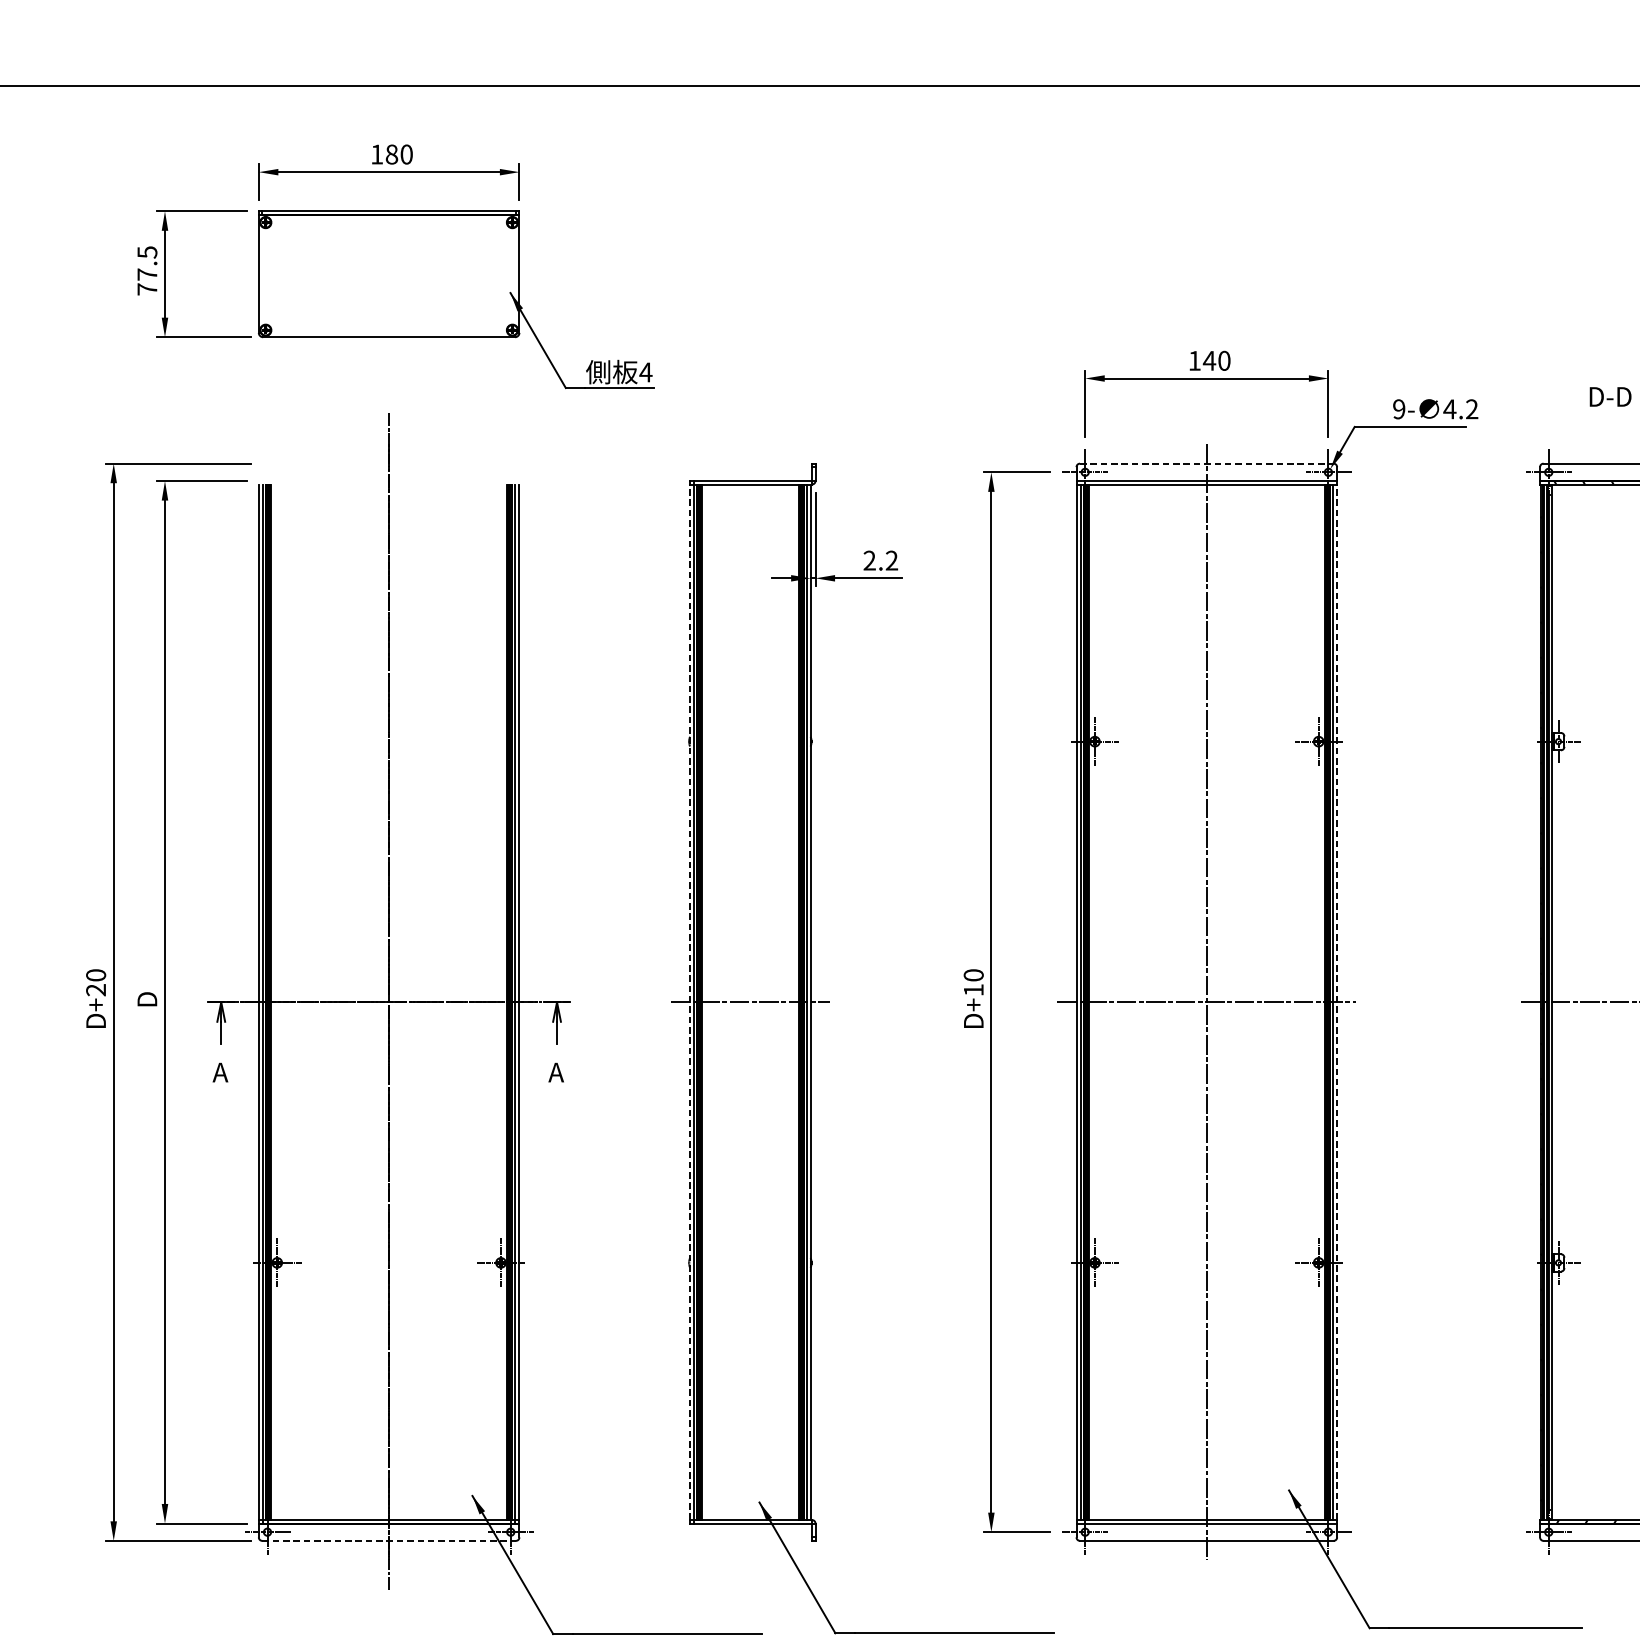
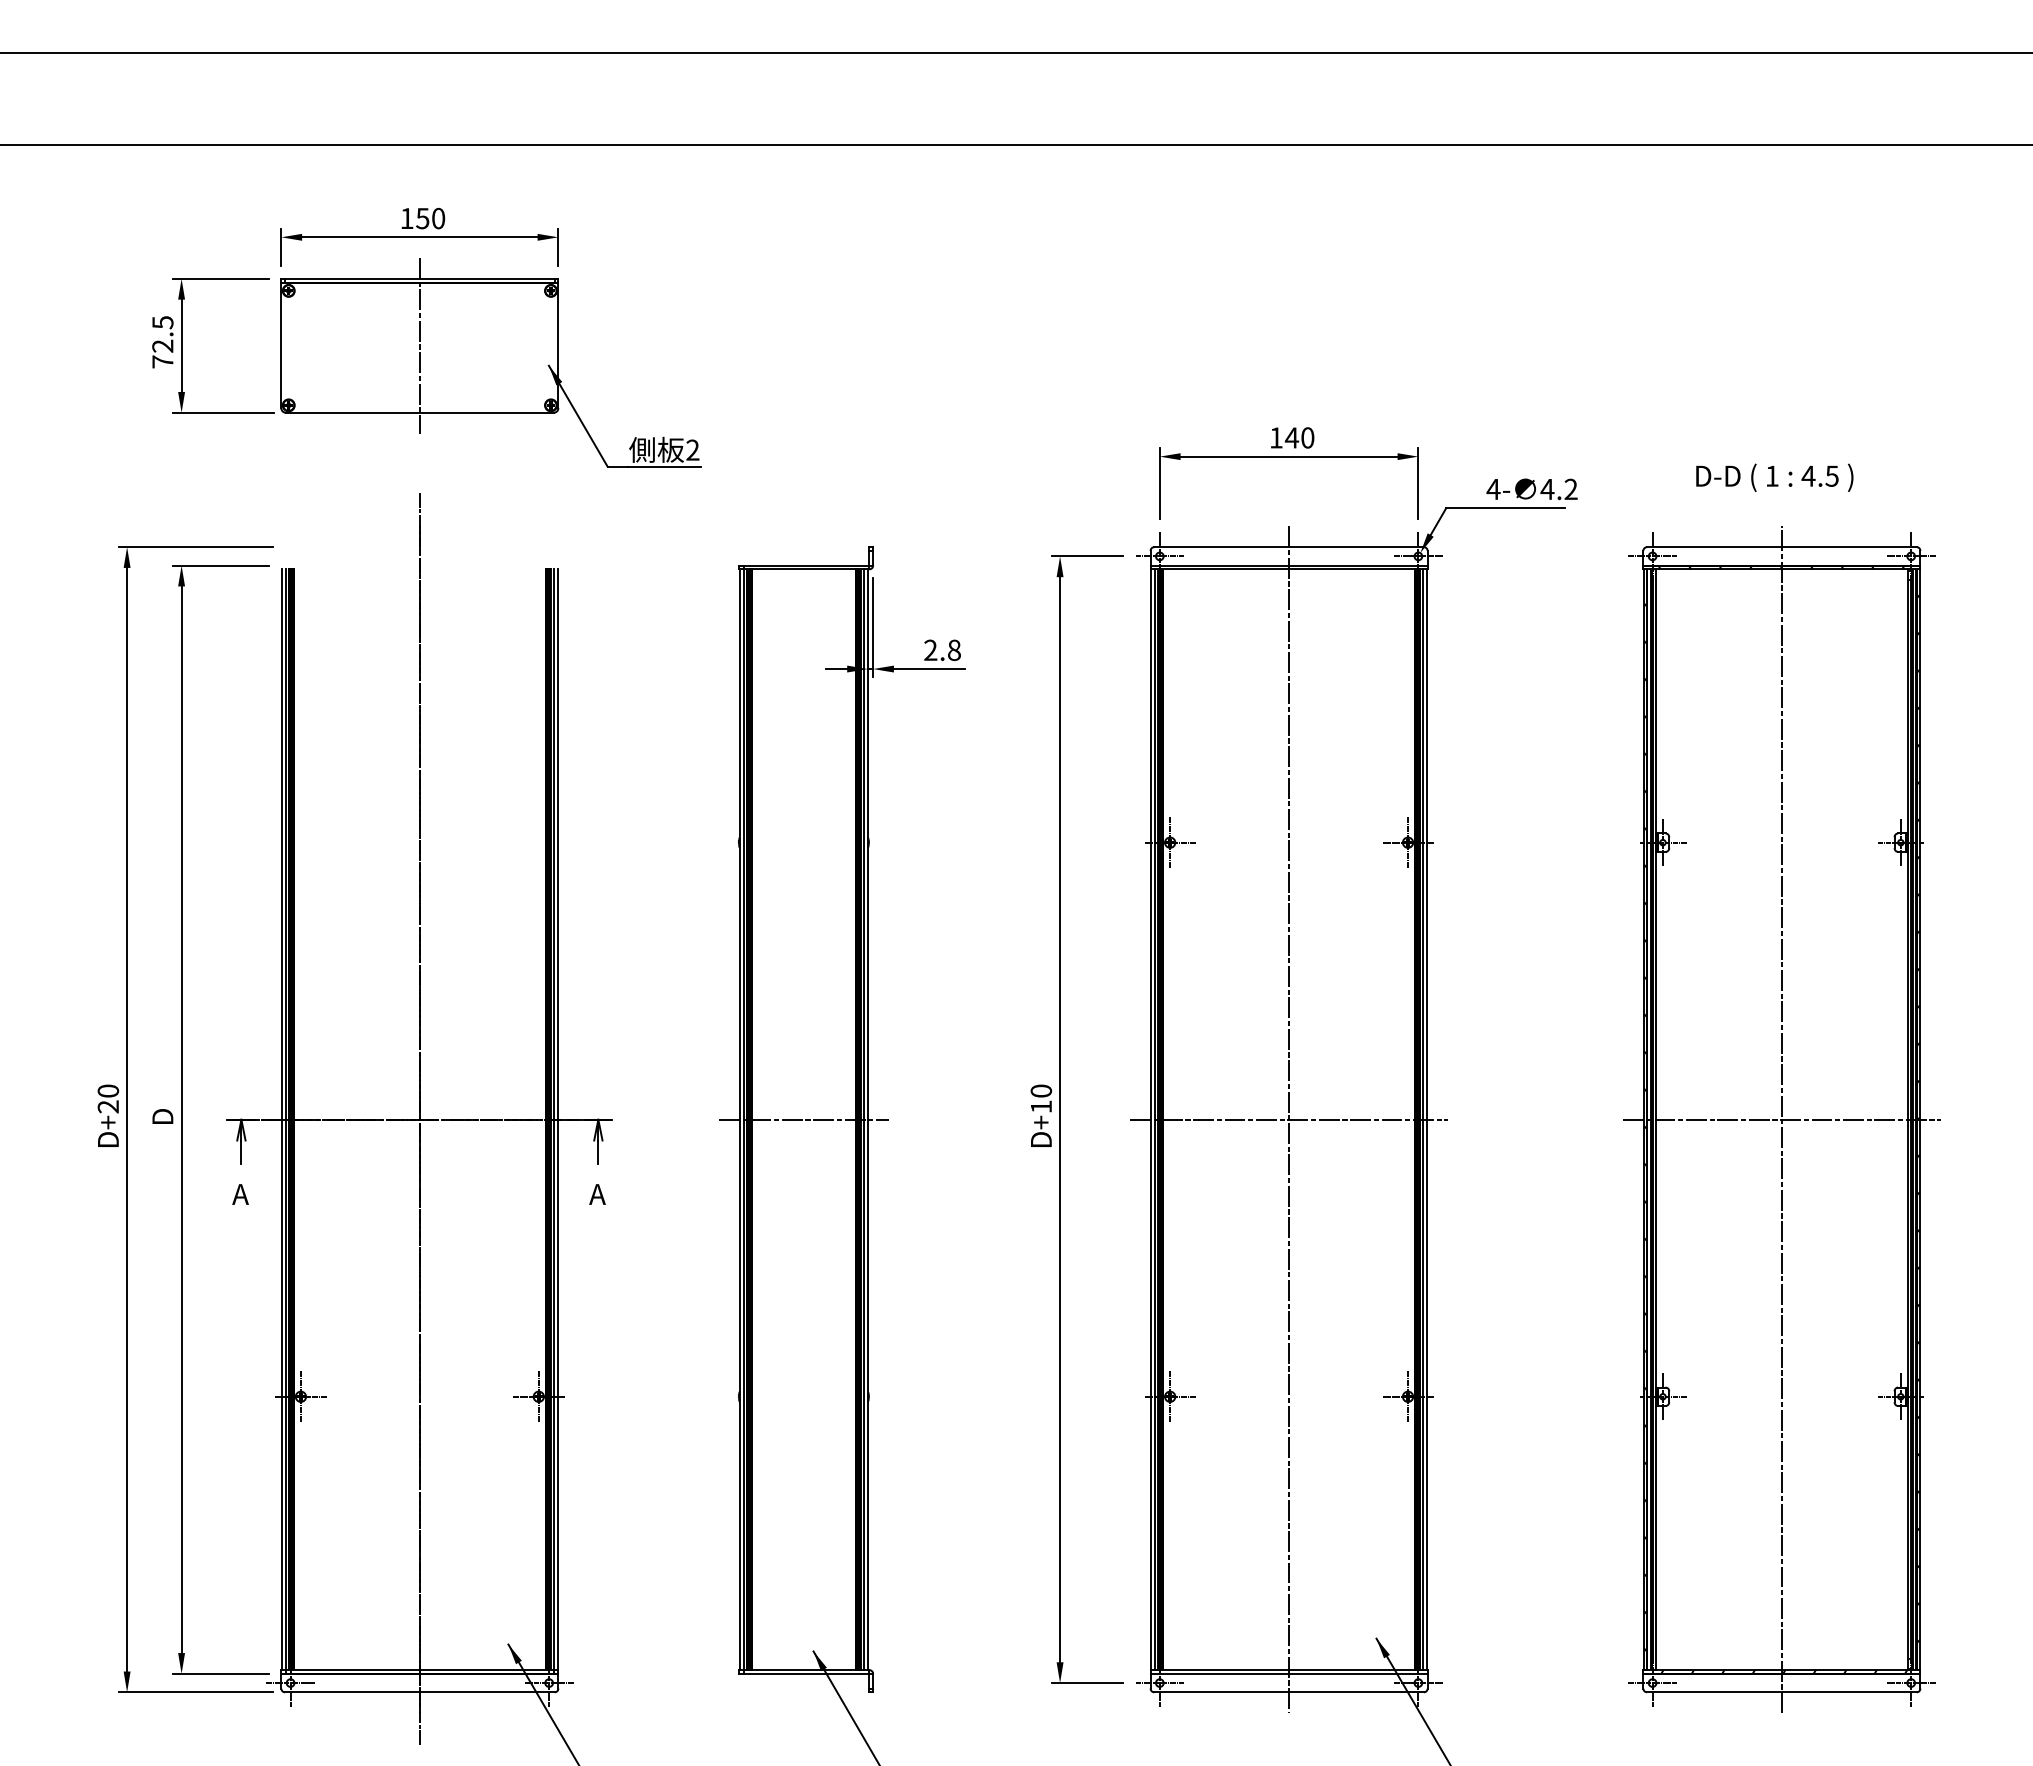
text: (391, 154) -> (422, 218), 180 -> 150
text: (147, 273) -> (162, 345), 77.5 -> 72.5
line: (388, 273) -> (419, 345), added
text: (645, 371) -> (692, 449), 4 -> 2
text: (1399, 409) -> (1493, 489), 9- -> 4-
line: (1207, 463) -> (1289, 547), dashed -> solid
text: (891, 560) -> (953, 650), 2.2 -> 2.8
line: (689, 1002) -> (739, 1119), dashed -> solid
line: (1337, 1002) -> (1427, 1119), dashed -> solid
line: (388, 1541) -> (419, 1692), dashed -> solid

